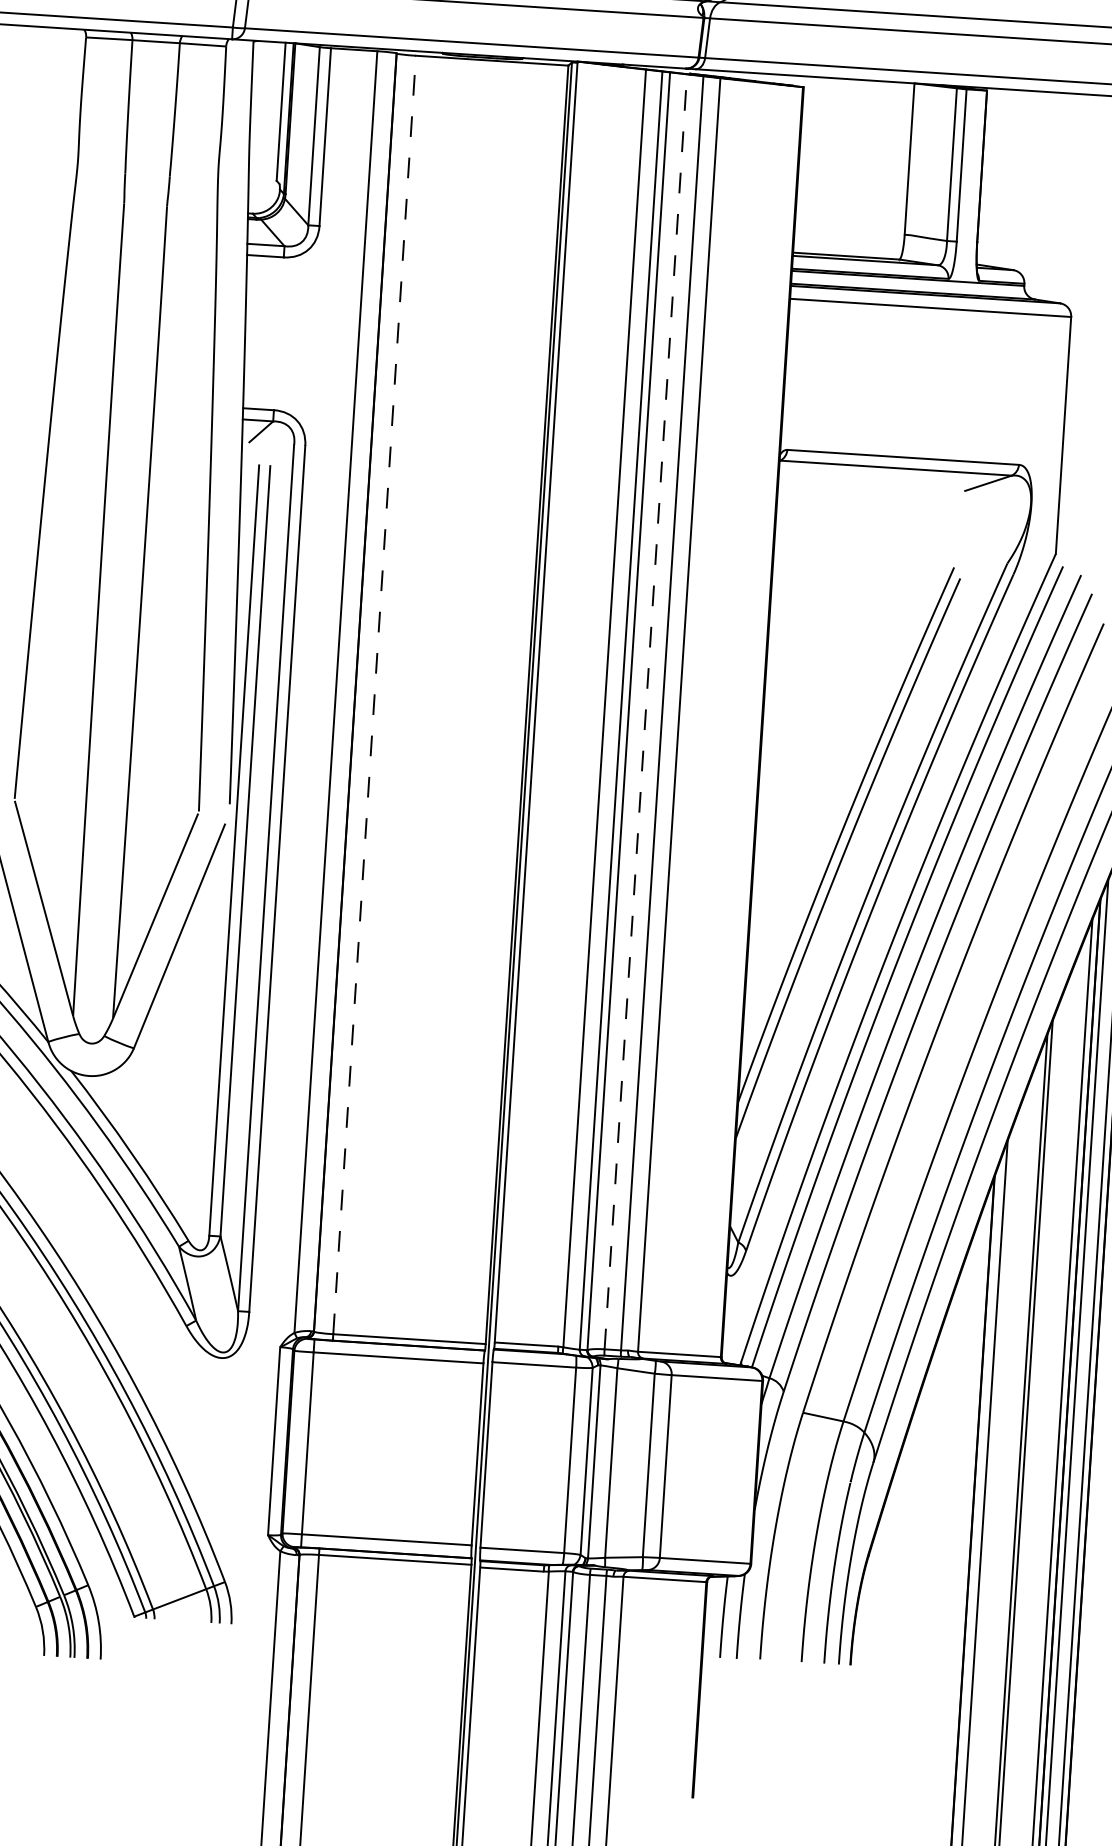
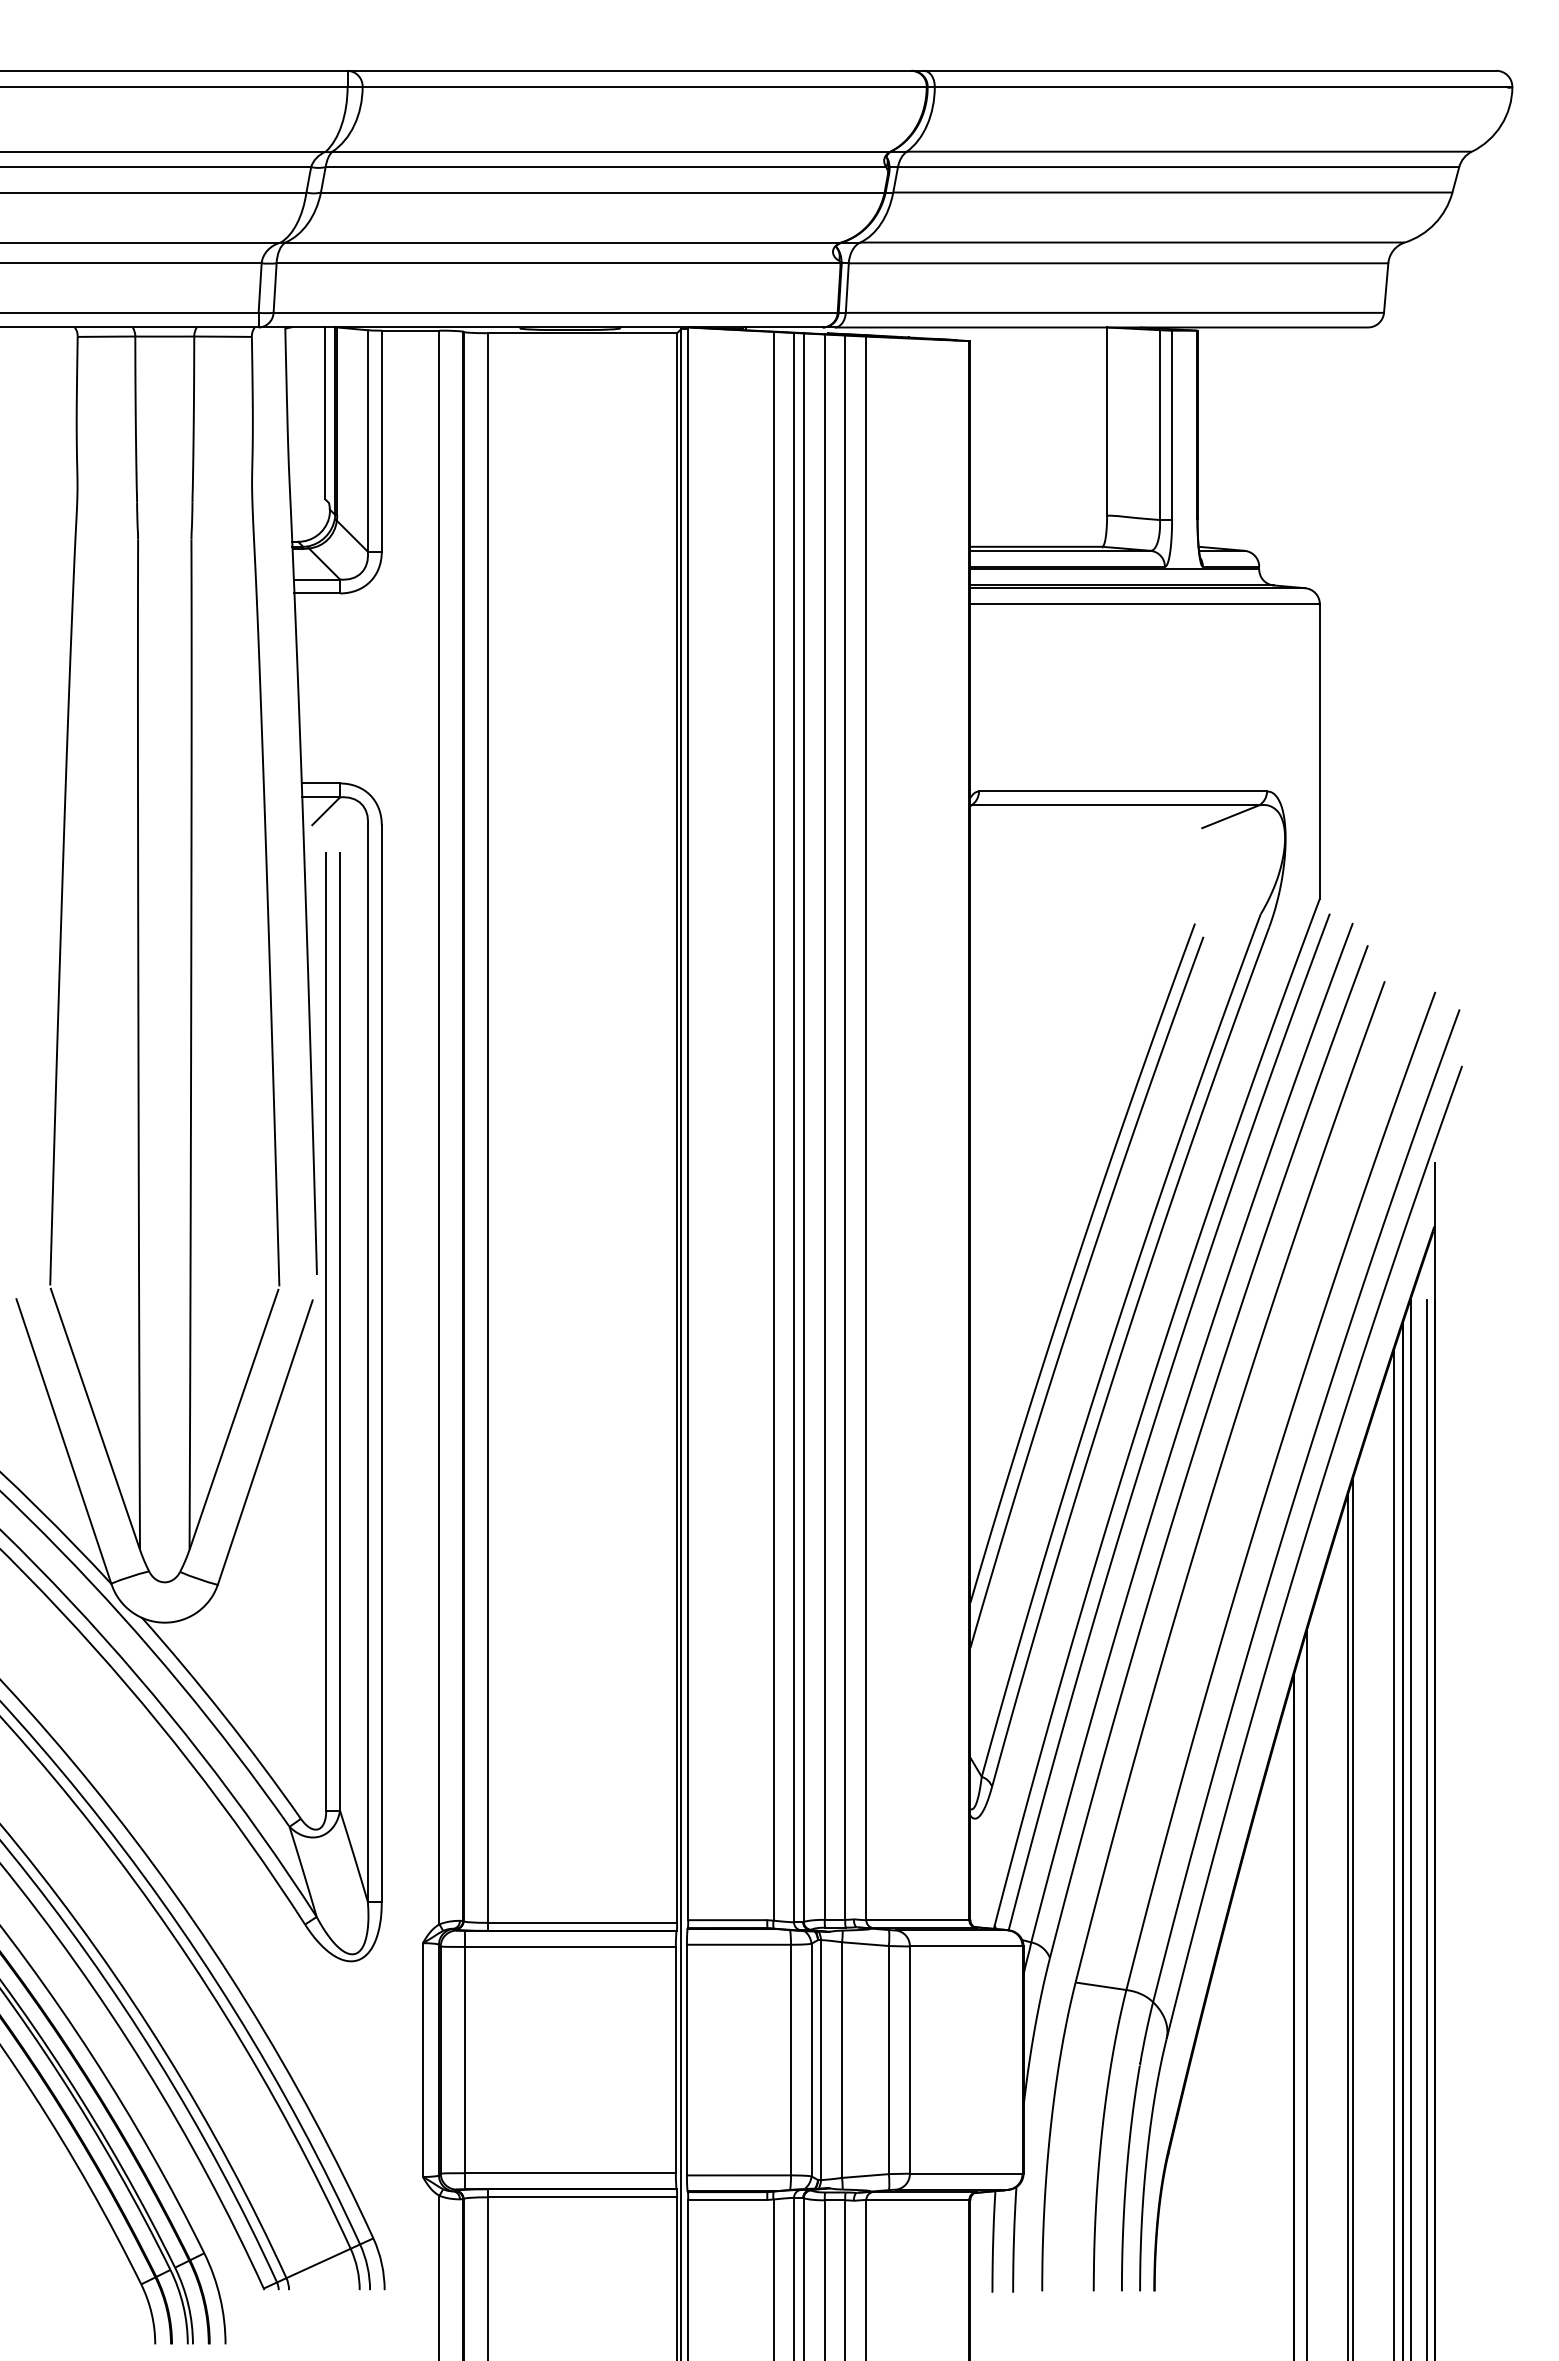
line: (374, 695) -> (487, 1128), dashed -> solid
line: (645, 712) -> (824, 1127), dashed -> solid

